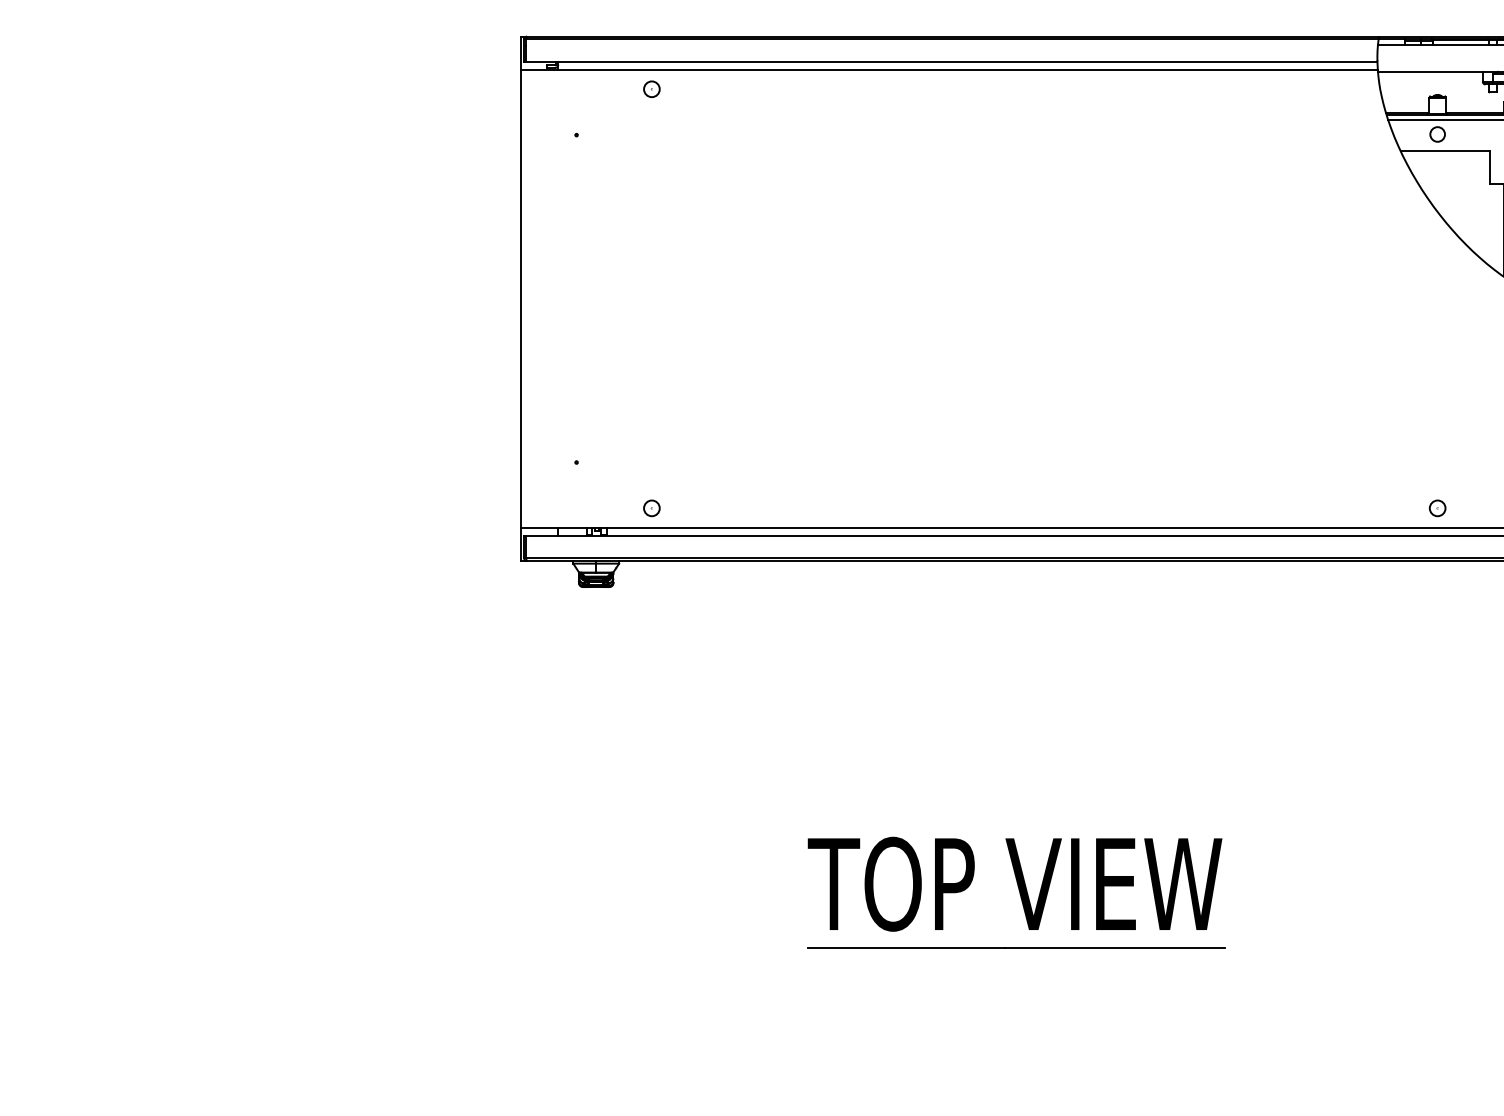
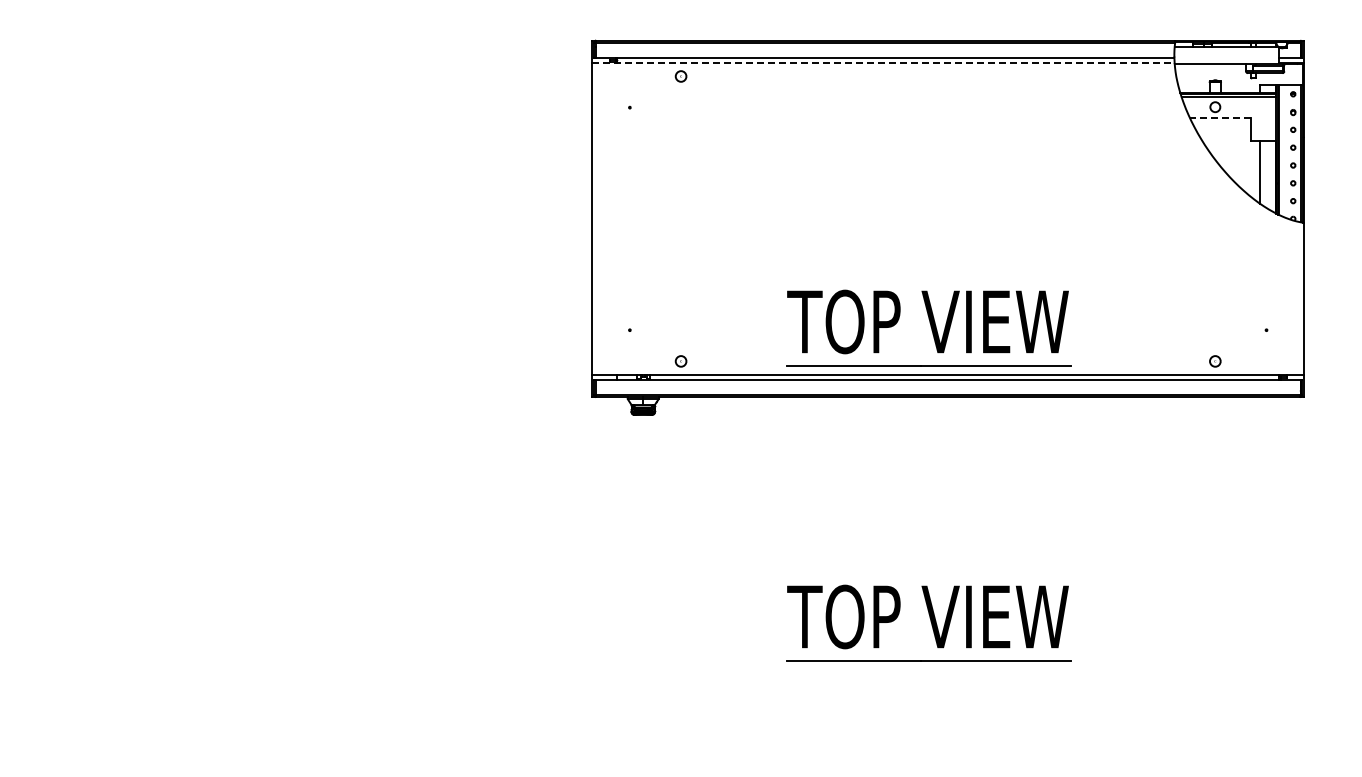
line: (949, 70) -> (883, 63), solid -> dashed
line: (1445, 151) -> (1220, 118), solid -> dashed
part: (1015, 458) -> (928, 327), added

